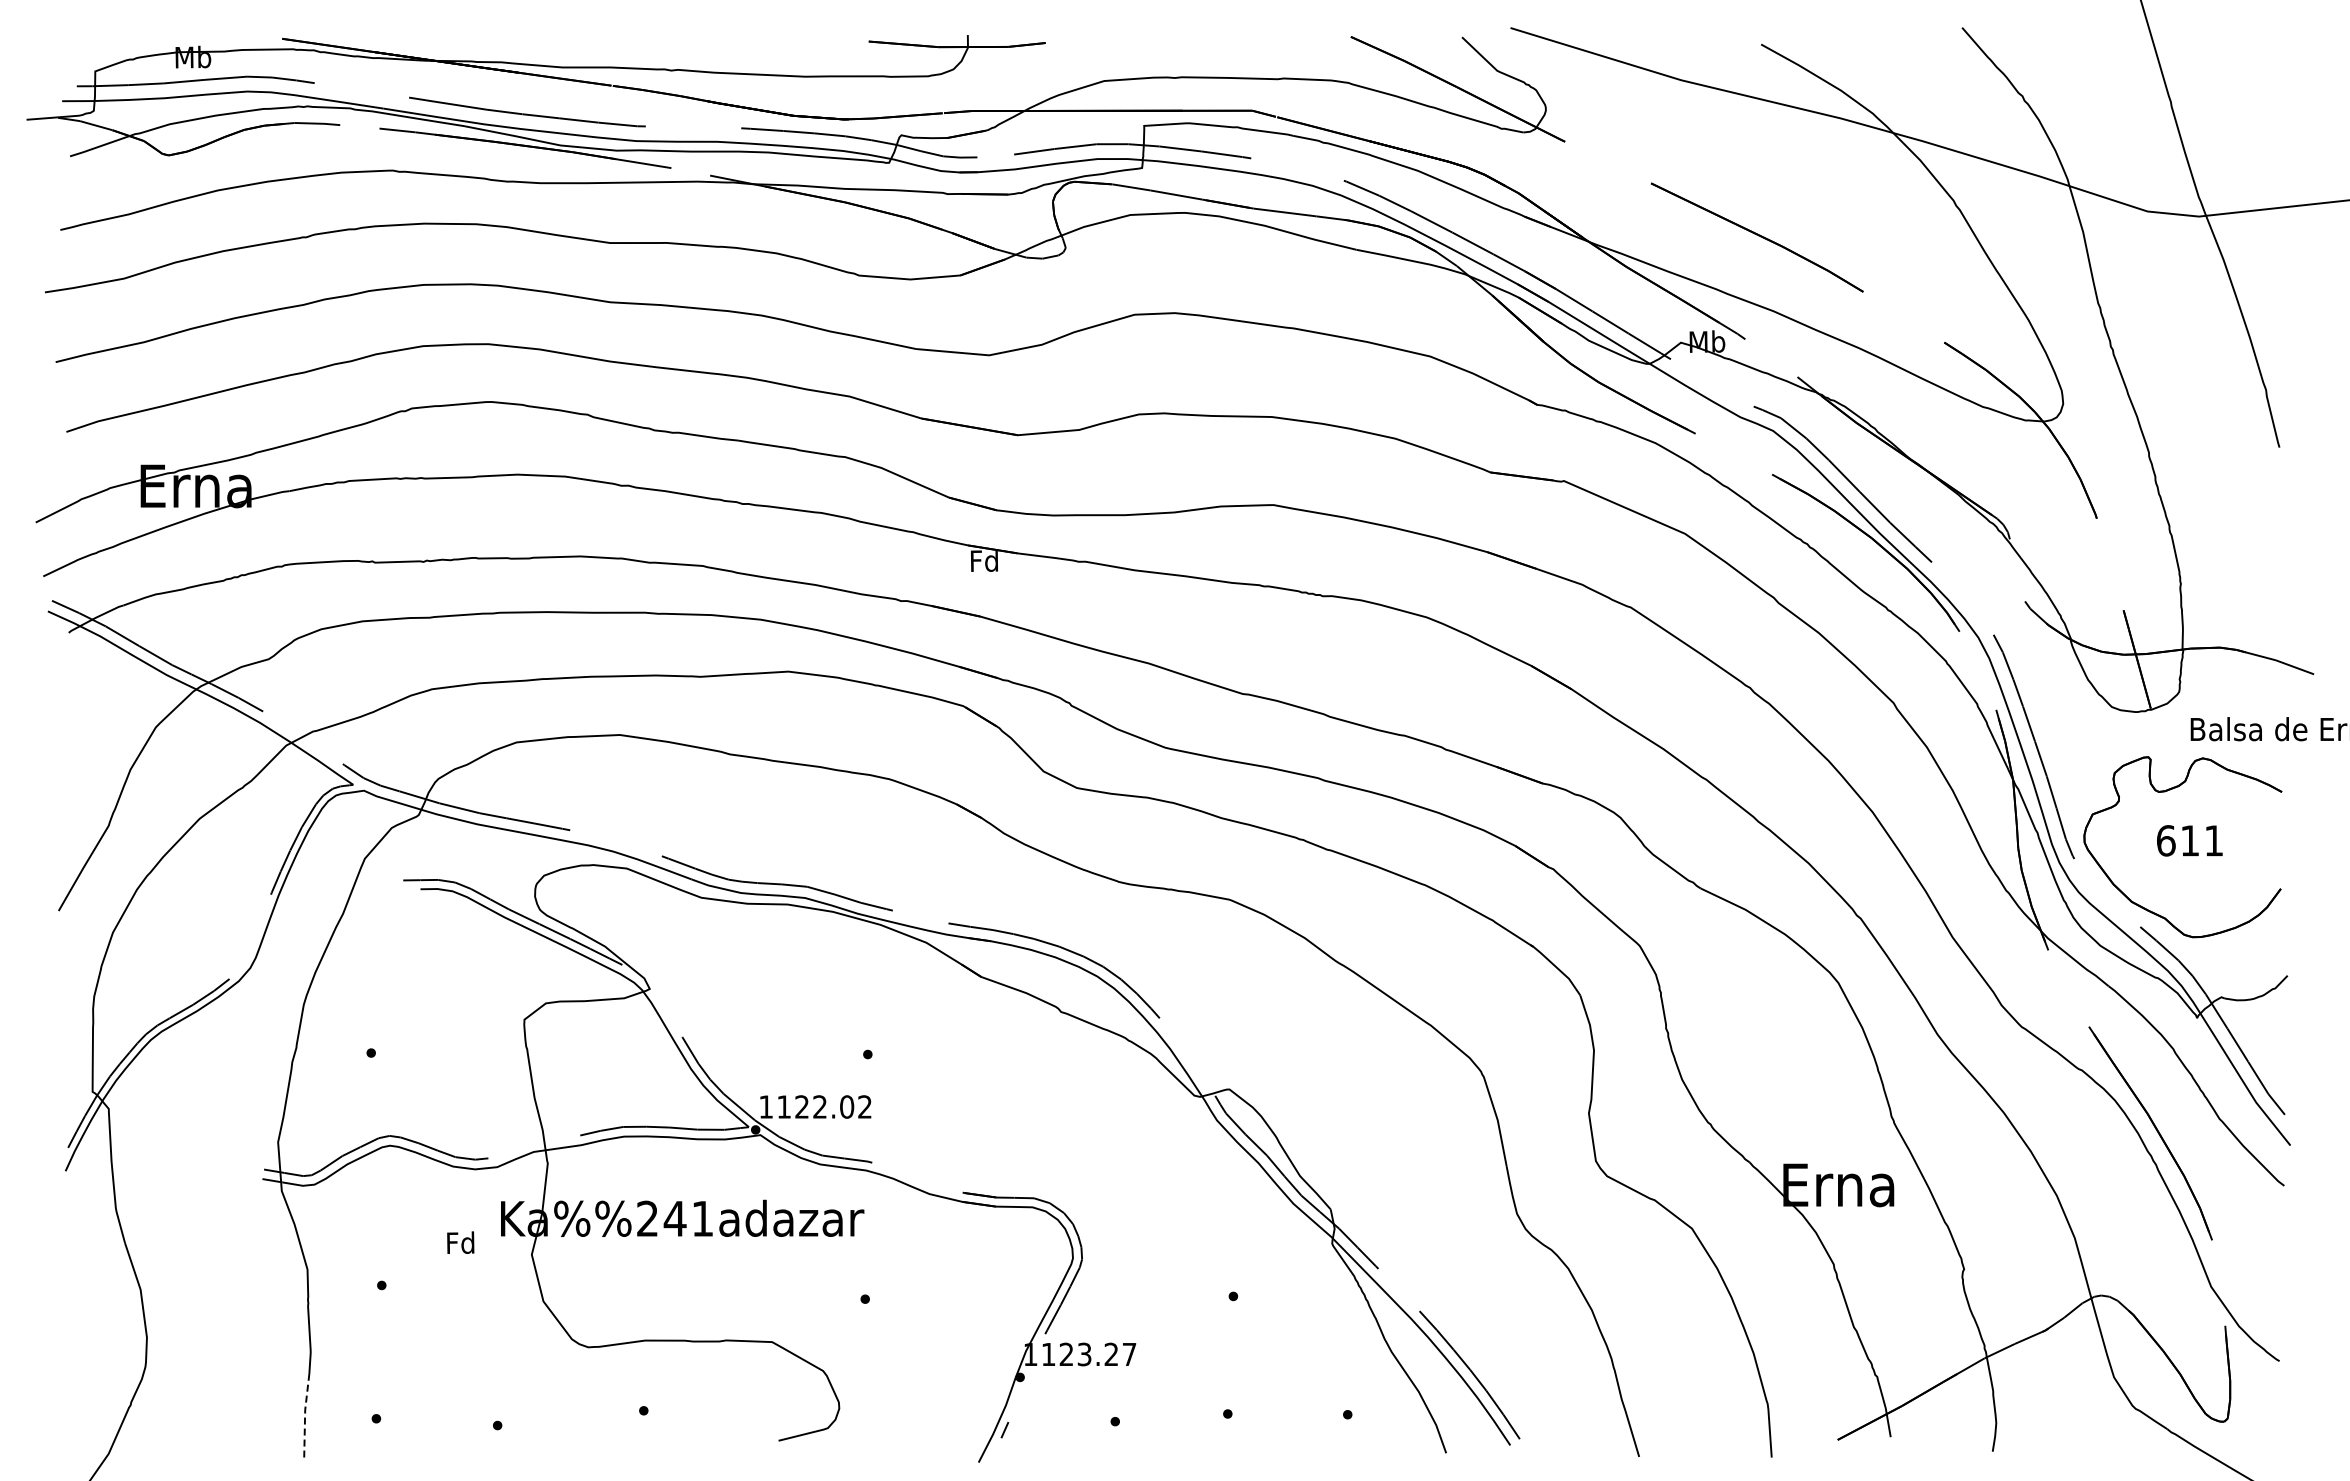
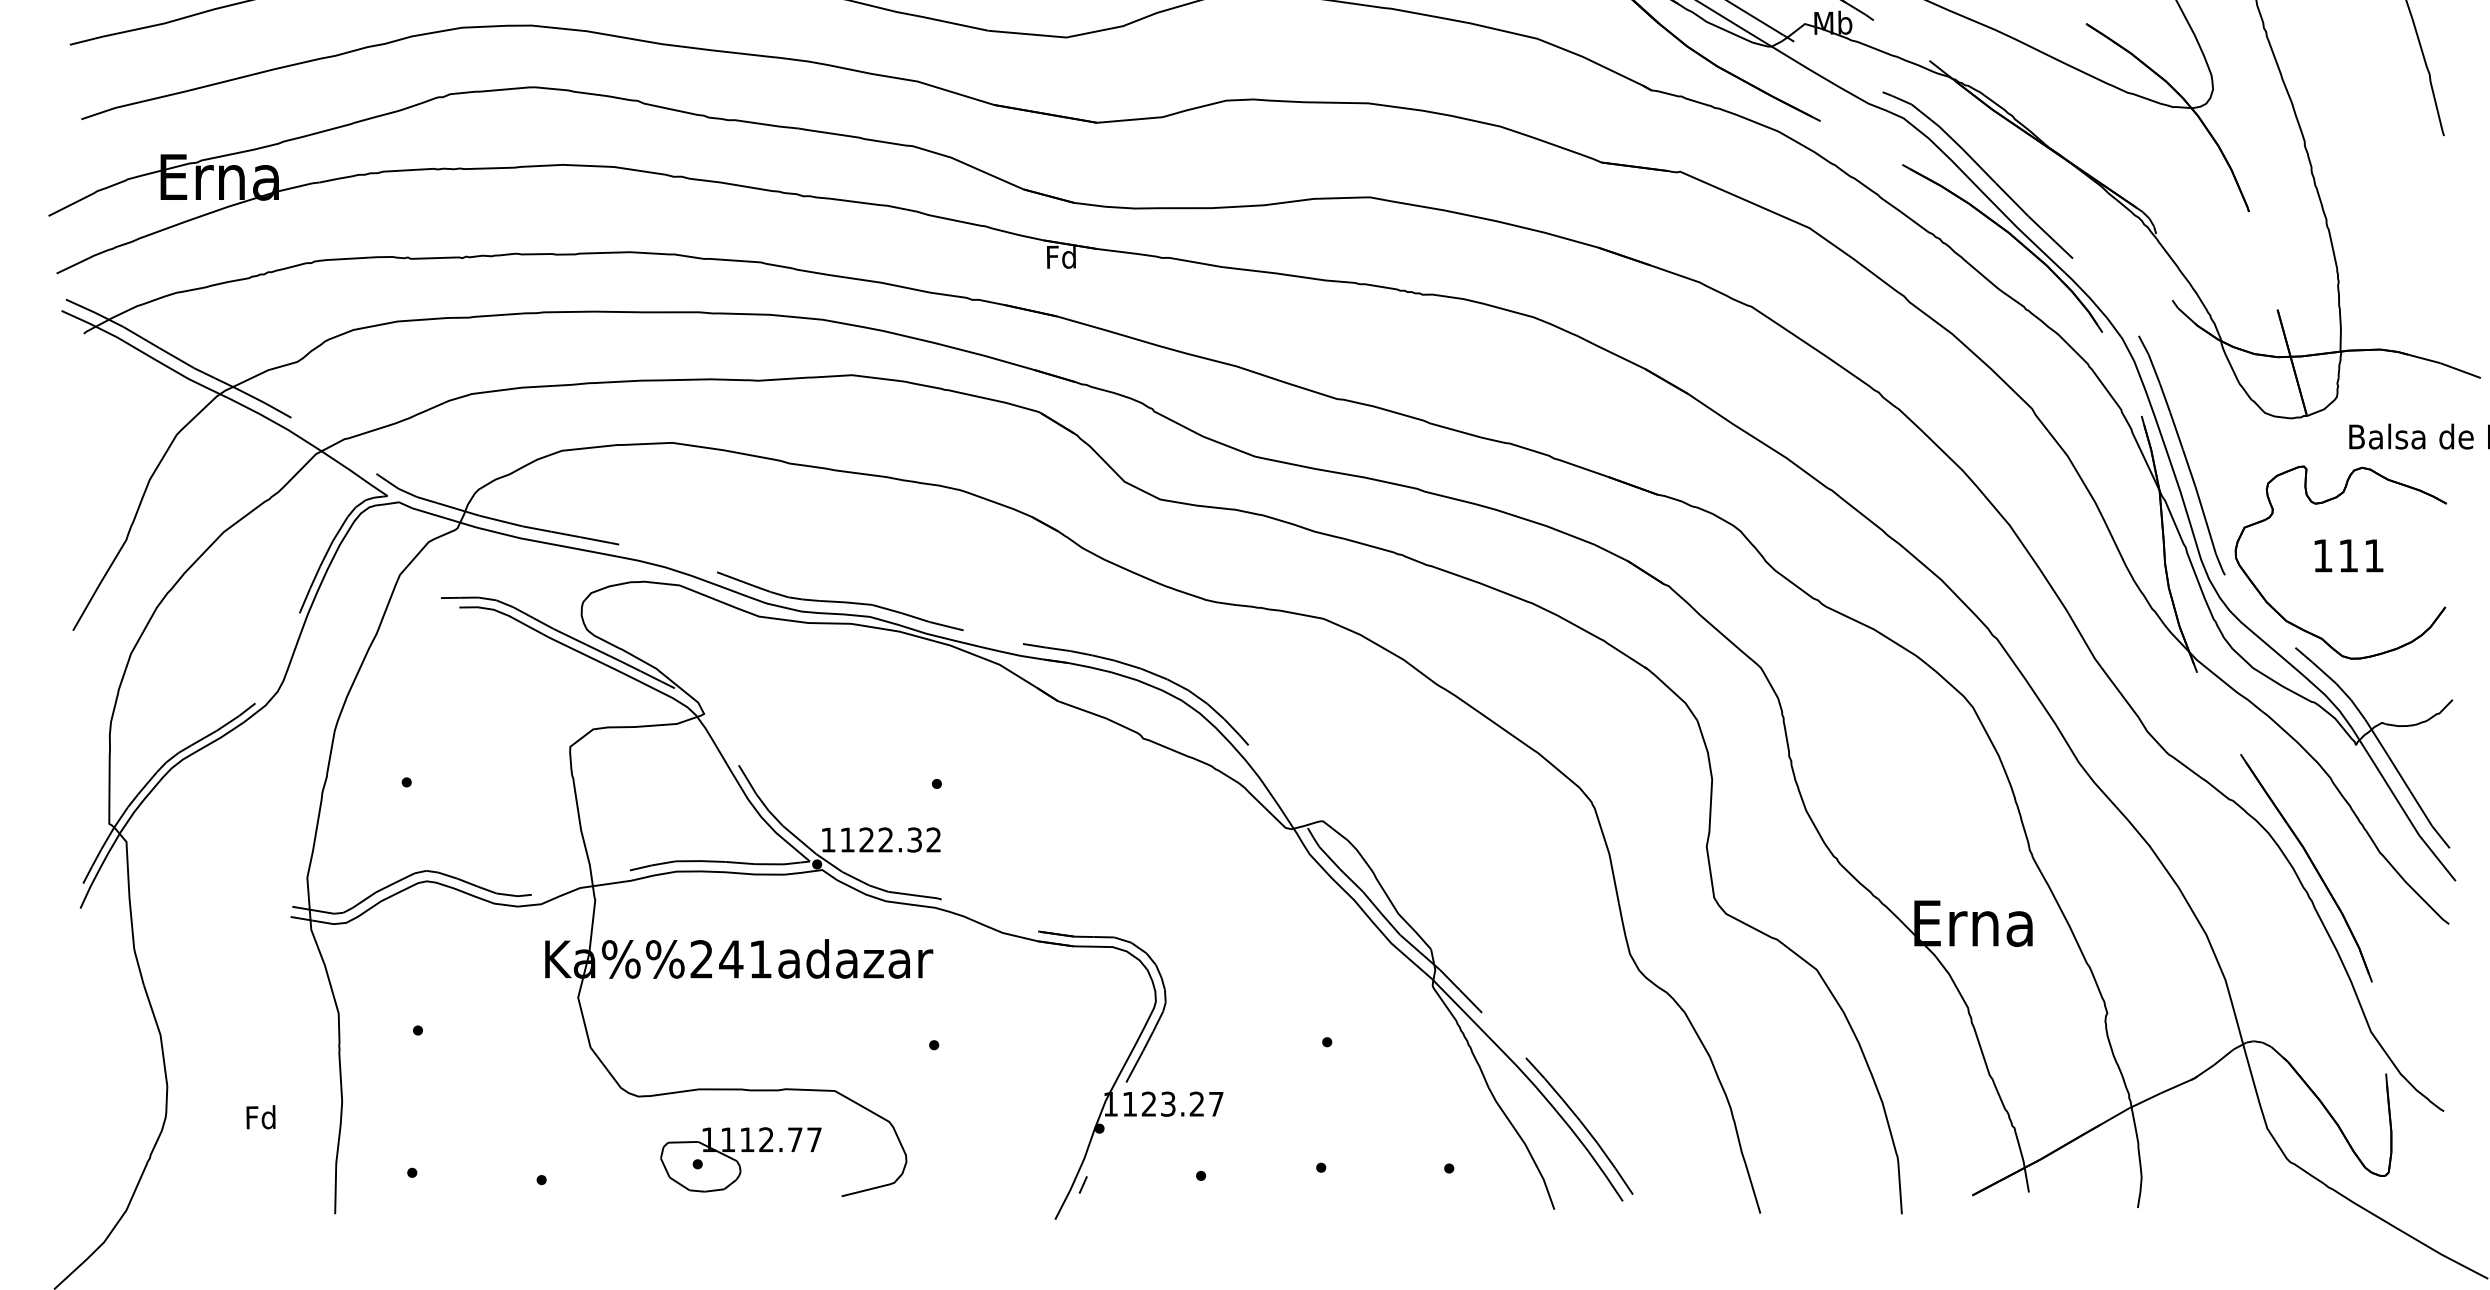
text: (2166, 840) -> (2323, 555), 611 -> 111
text: (847, 1106) -> (915, 839), 1122.02 -> 1122.32
text: (460, 1242) -> (260, 1117), moved
part: (683, 1406) -> (740, 1159), added
line: (305, 1414) -> (336, 1168), dashed -> solid

